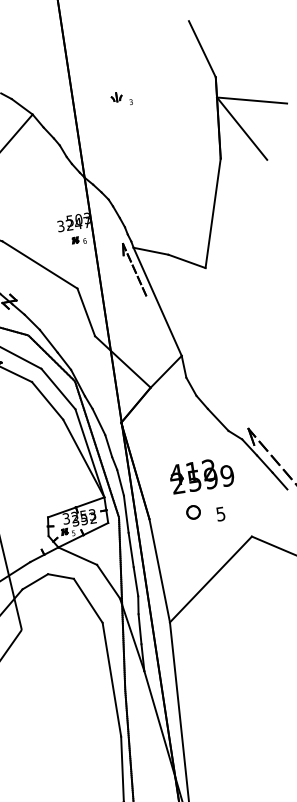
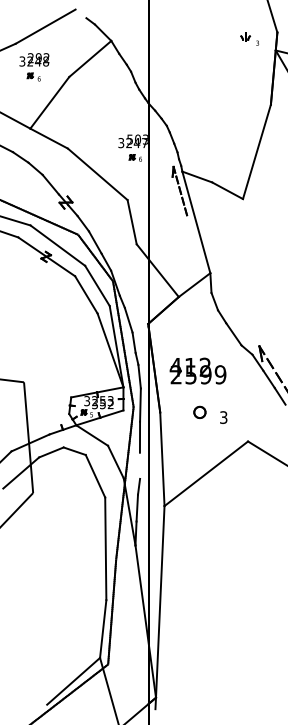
part: (121, 98) -> (249, 38), moved
text: (201, 474) -> (197, 370), moved
text: (220, 514) -> (223, 417), 5 -> 3
line: (135, 581) -> (139, 465), removed

